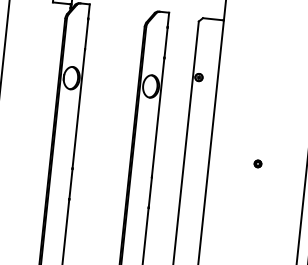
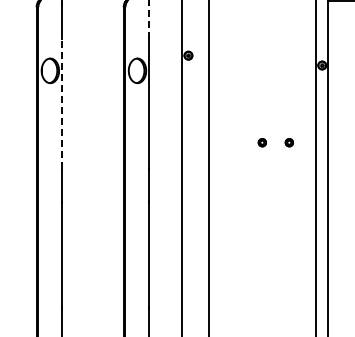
line: (165, 42) -> (148, 21), solid -> dashed
line: (78, 108) -> (61, 103), solid -> dashed
part: (281, 166) -> (288, 142), added

